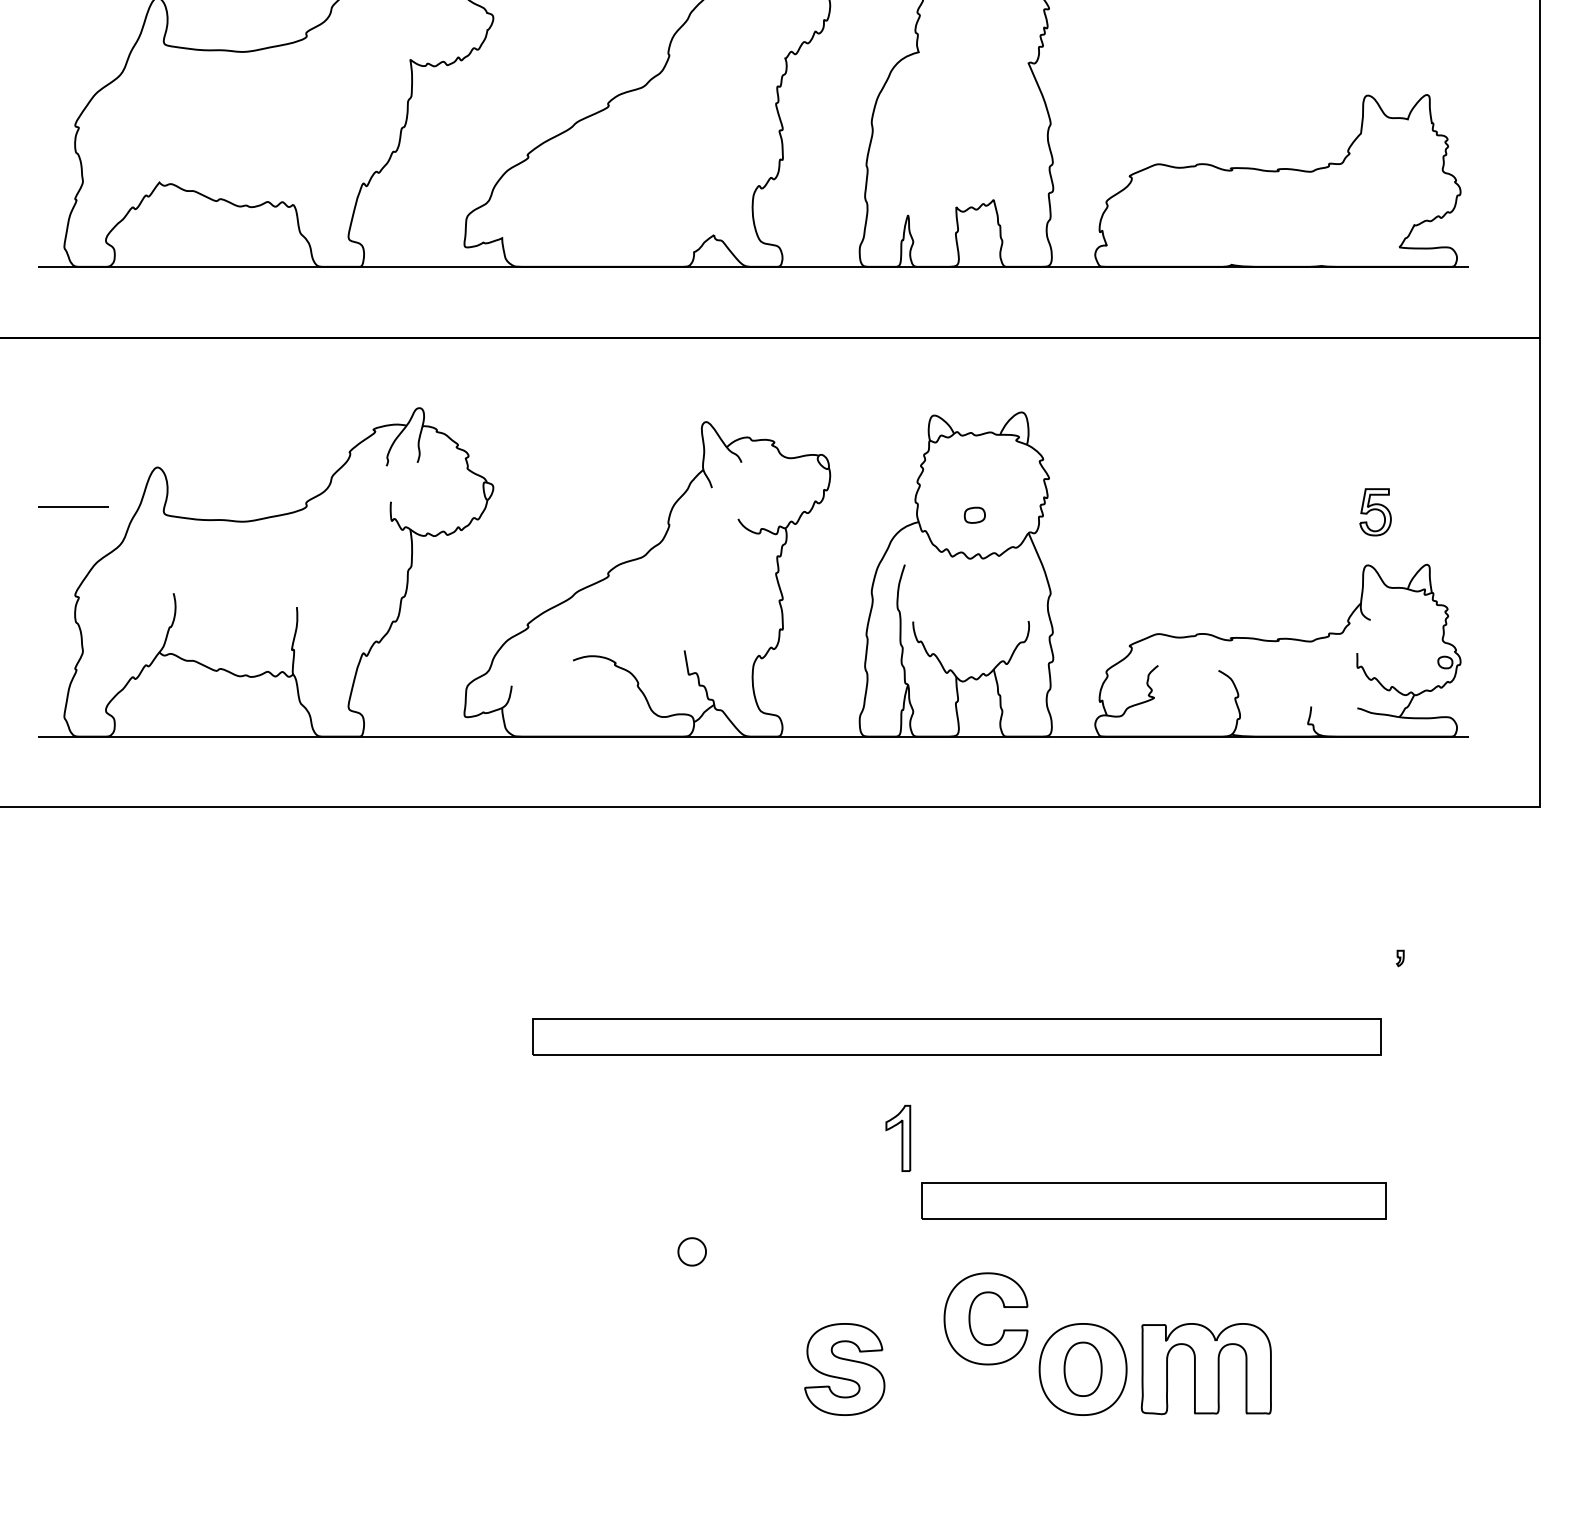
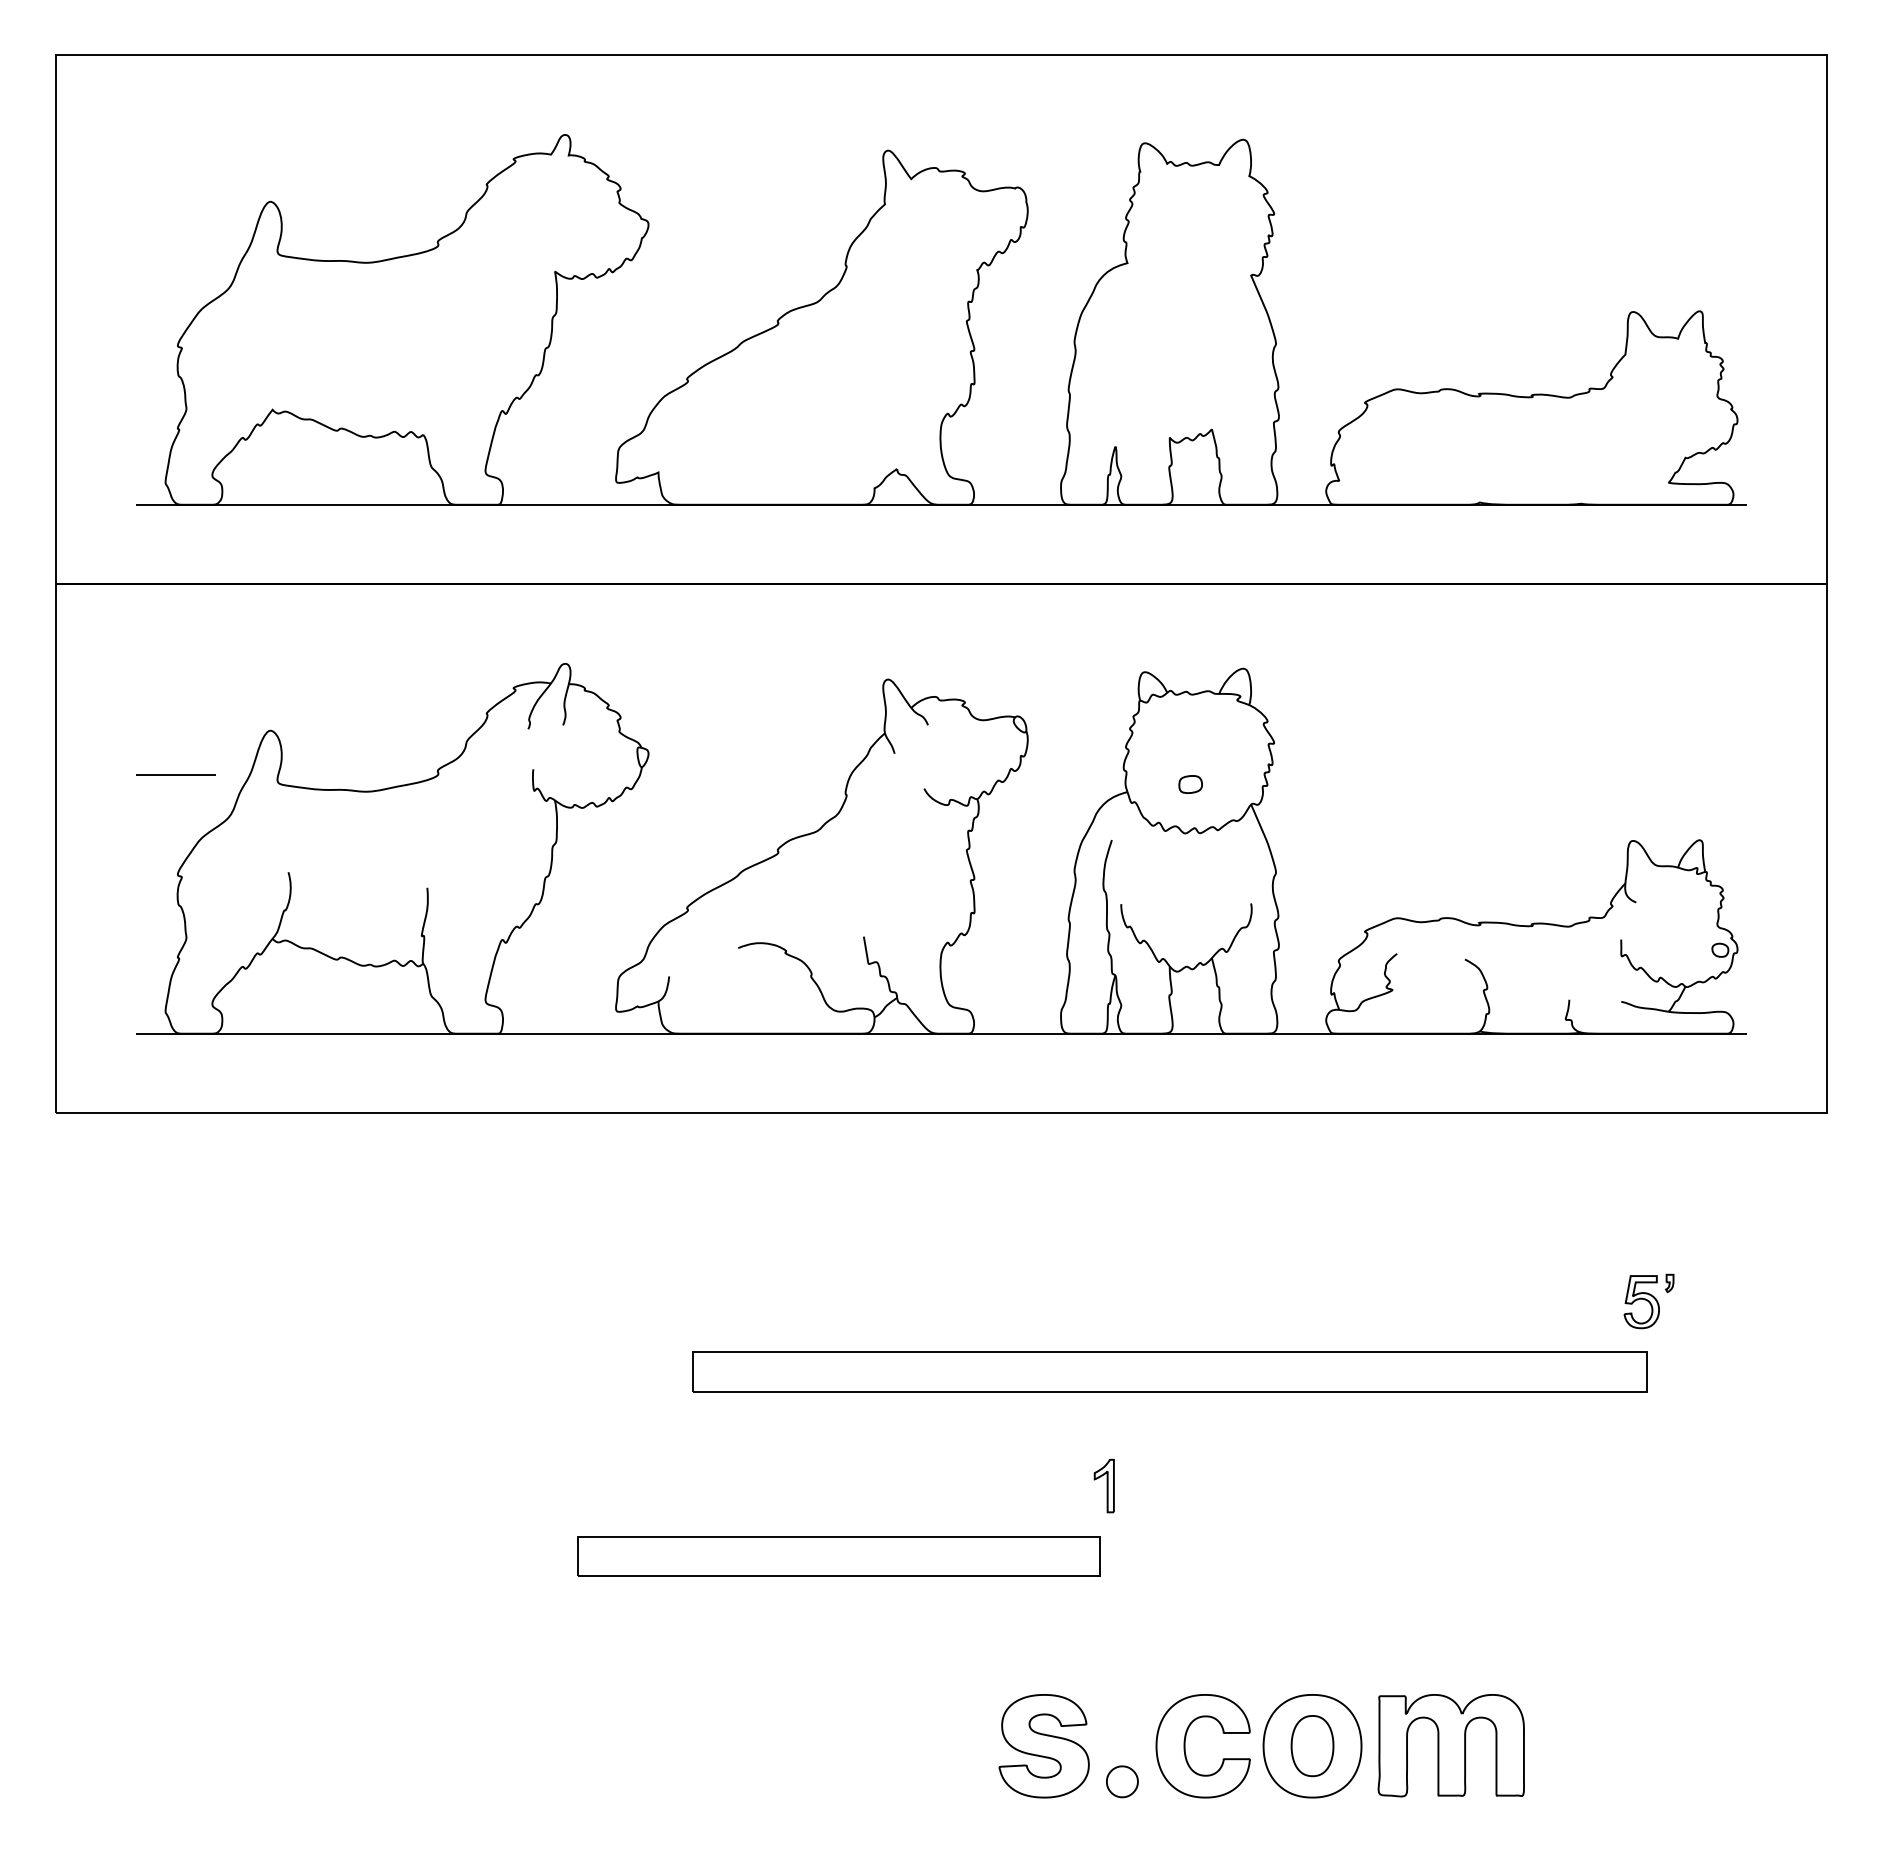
part: (1375, 512) -> (1641, 1302), moved
part: (897, 1137) -> (1103, 1485), size x0.71
part: (1153, 1200) -> (838, 1556), moved
part: (692, 1251) -> (1122, 1781), moved
part: (970, 1319) -> (1185, 1746), moved

